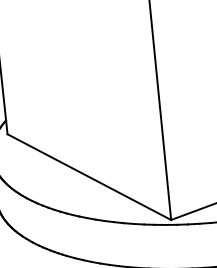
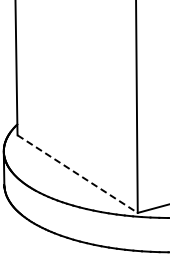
line: (89, 177) -> (77, 174), solid -> dashed

